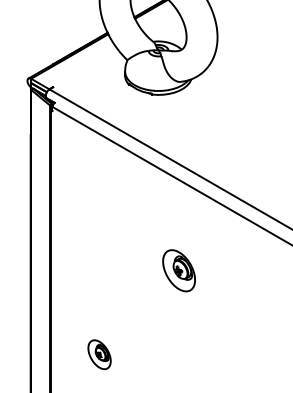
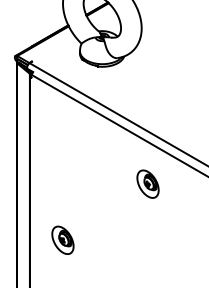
part: (178, 269) -> (147, 183), moved
part: (98, 353) -> (62, 239), size x1.43

